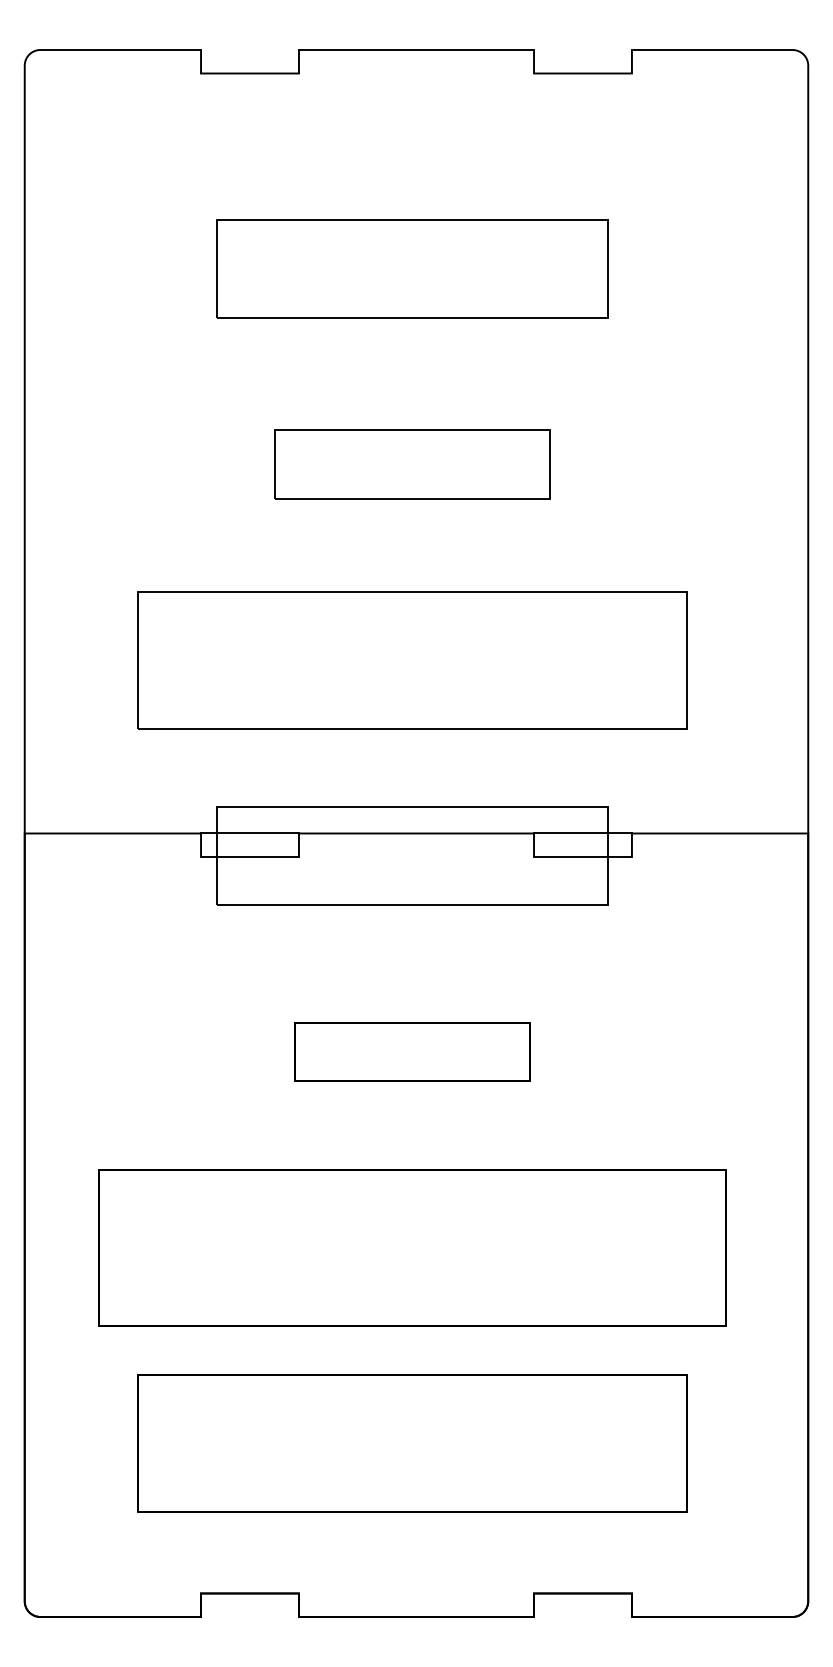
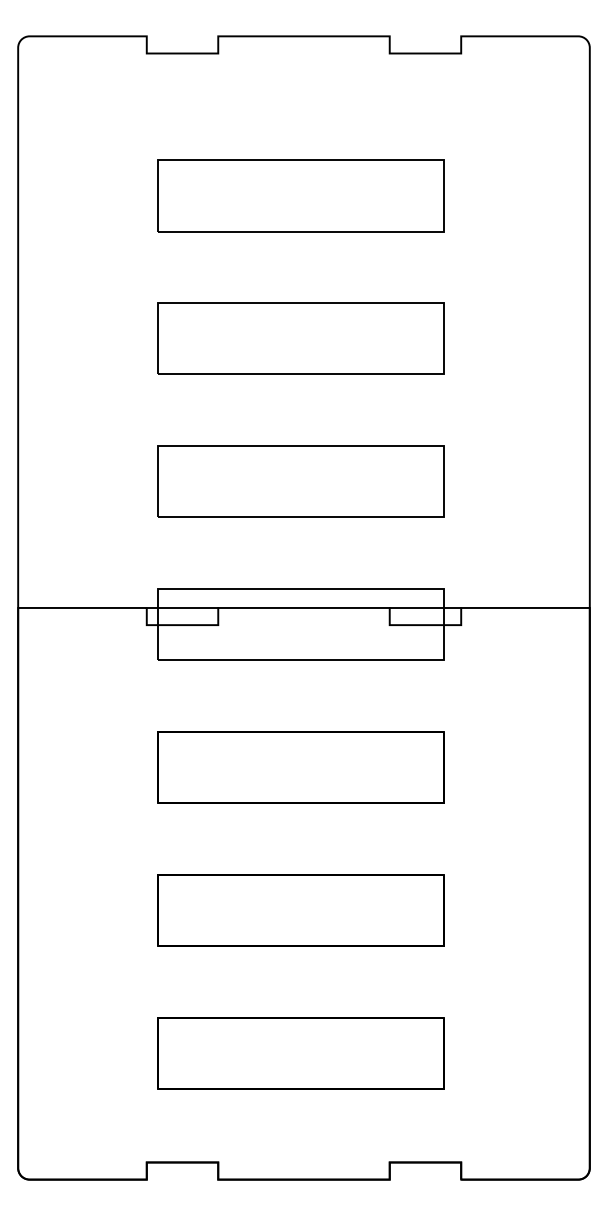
part: (412, 463) -> (301, 338), size x1.43
part: (412, 659) -> (301, 481), size x0.71
part: (412, 1051) -> (301, 767), size x1.67
part: (412, 1247) -> (301, 910), size x0.62
part: (412, 1443) -> (301, 1053), size x0.71

